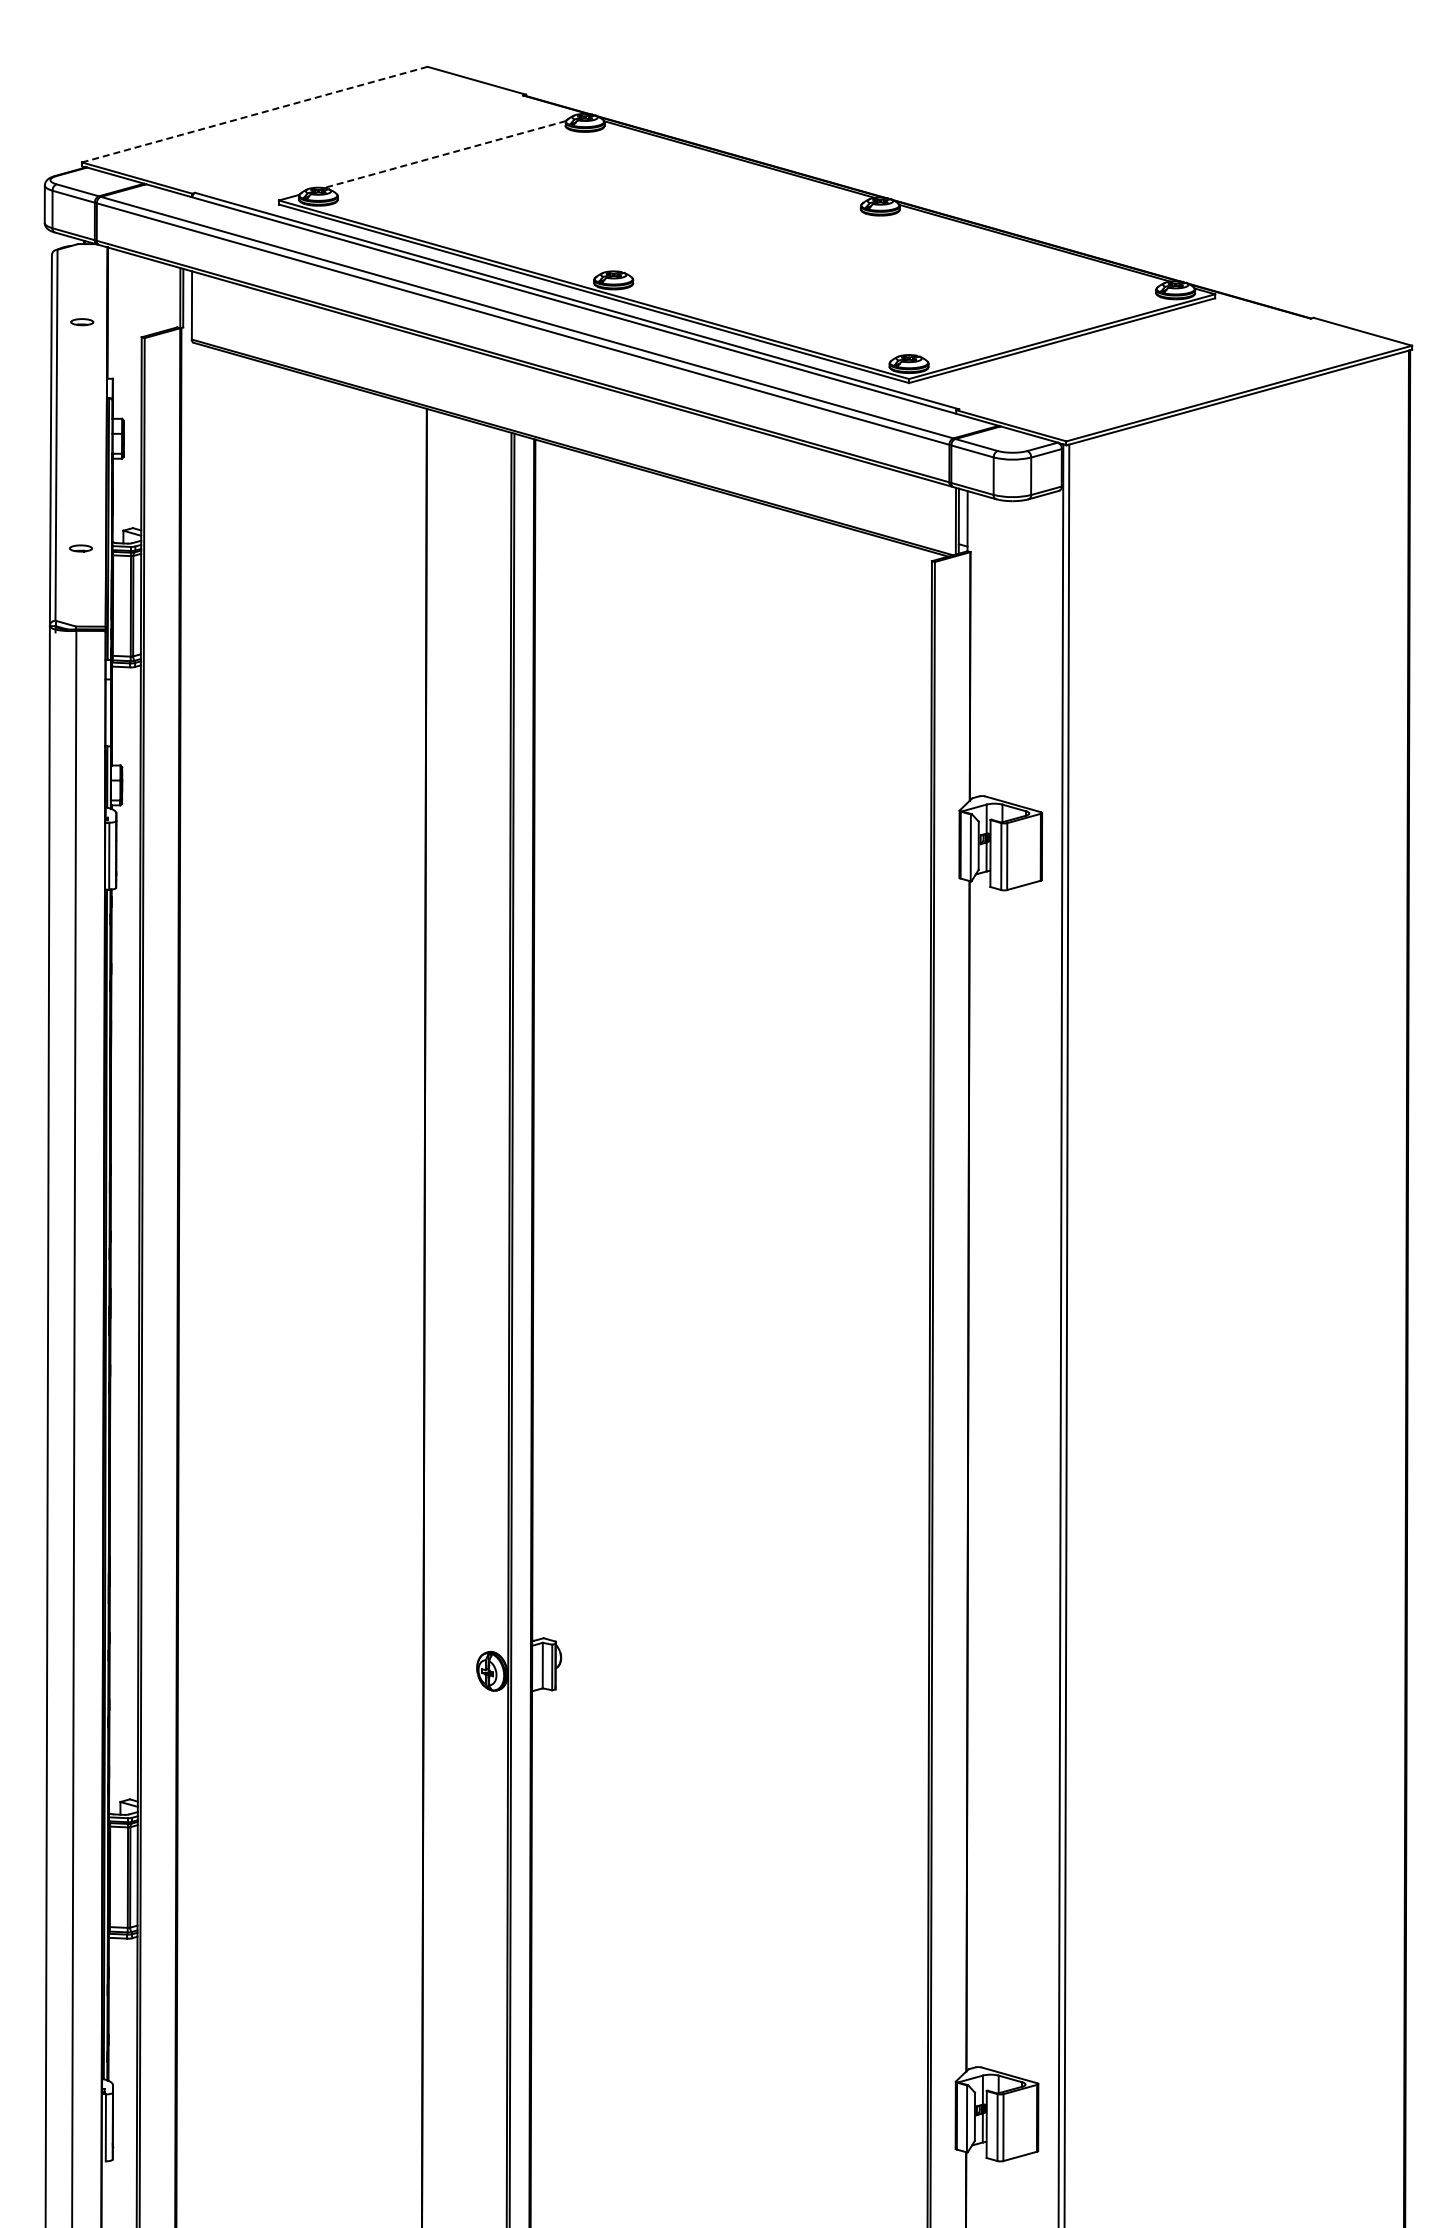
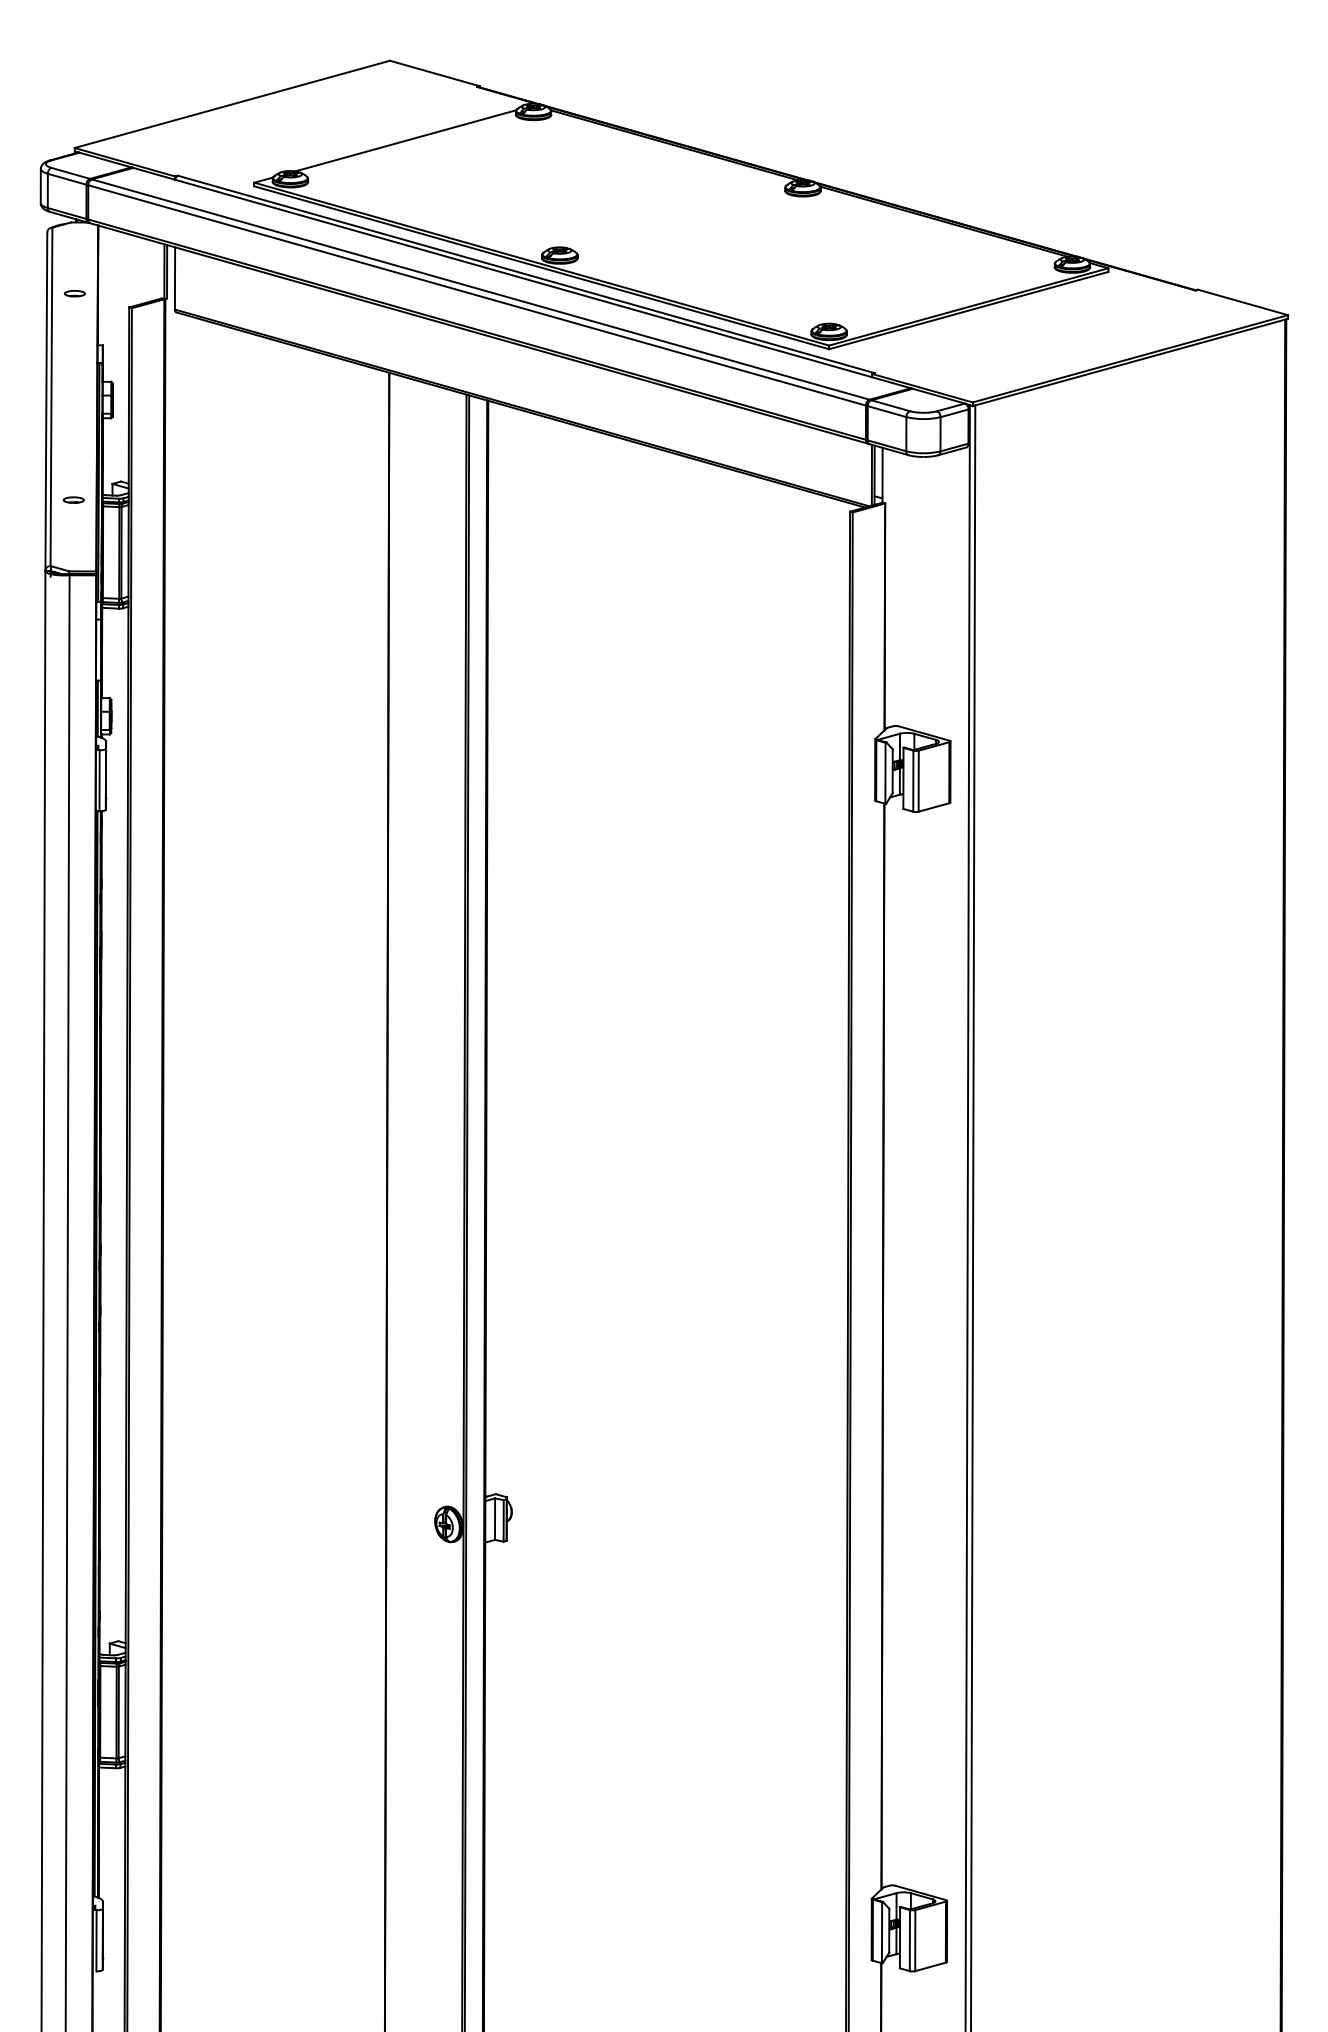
line: (254, 114) -> (232, 104), dashed -> solid
line: (444, 154) -> (405, 140), dashed -> solid

